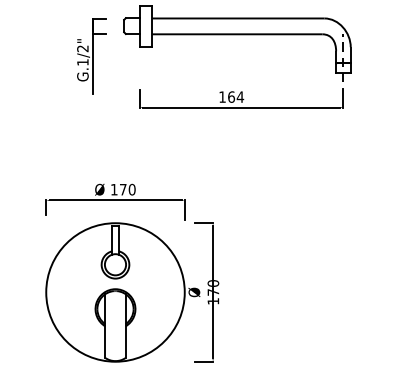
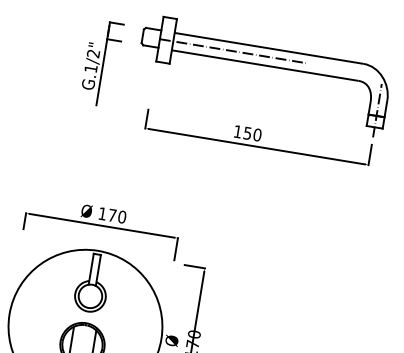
line: (207, 26) -> (234, 51), added
text: (236, 96) -> (253, 133), 164 -> 150

